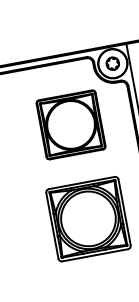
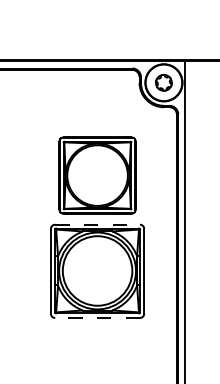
part: (70, 124) -> (97, 175), moved
line: (82, 182) -> (98, 224), solid -> dashed
line: (95, 254) -> (97, 317), solid -> dashed

